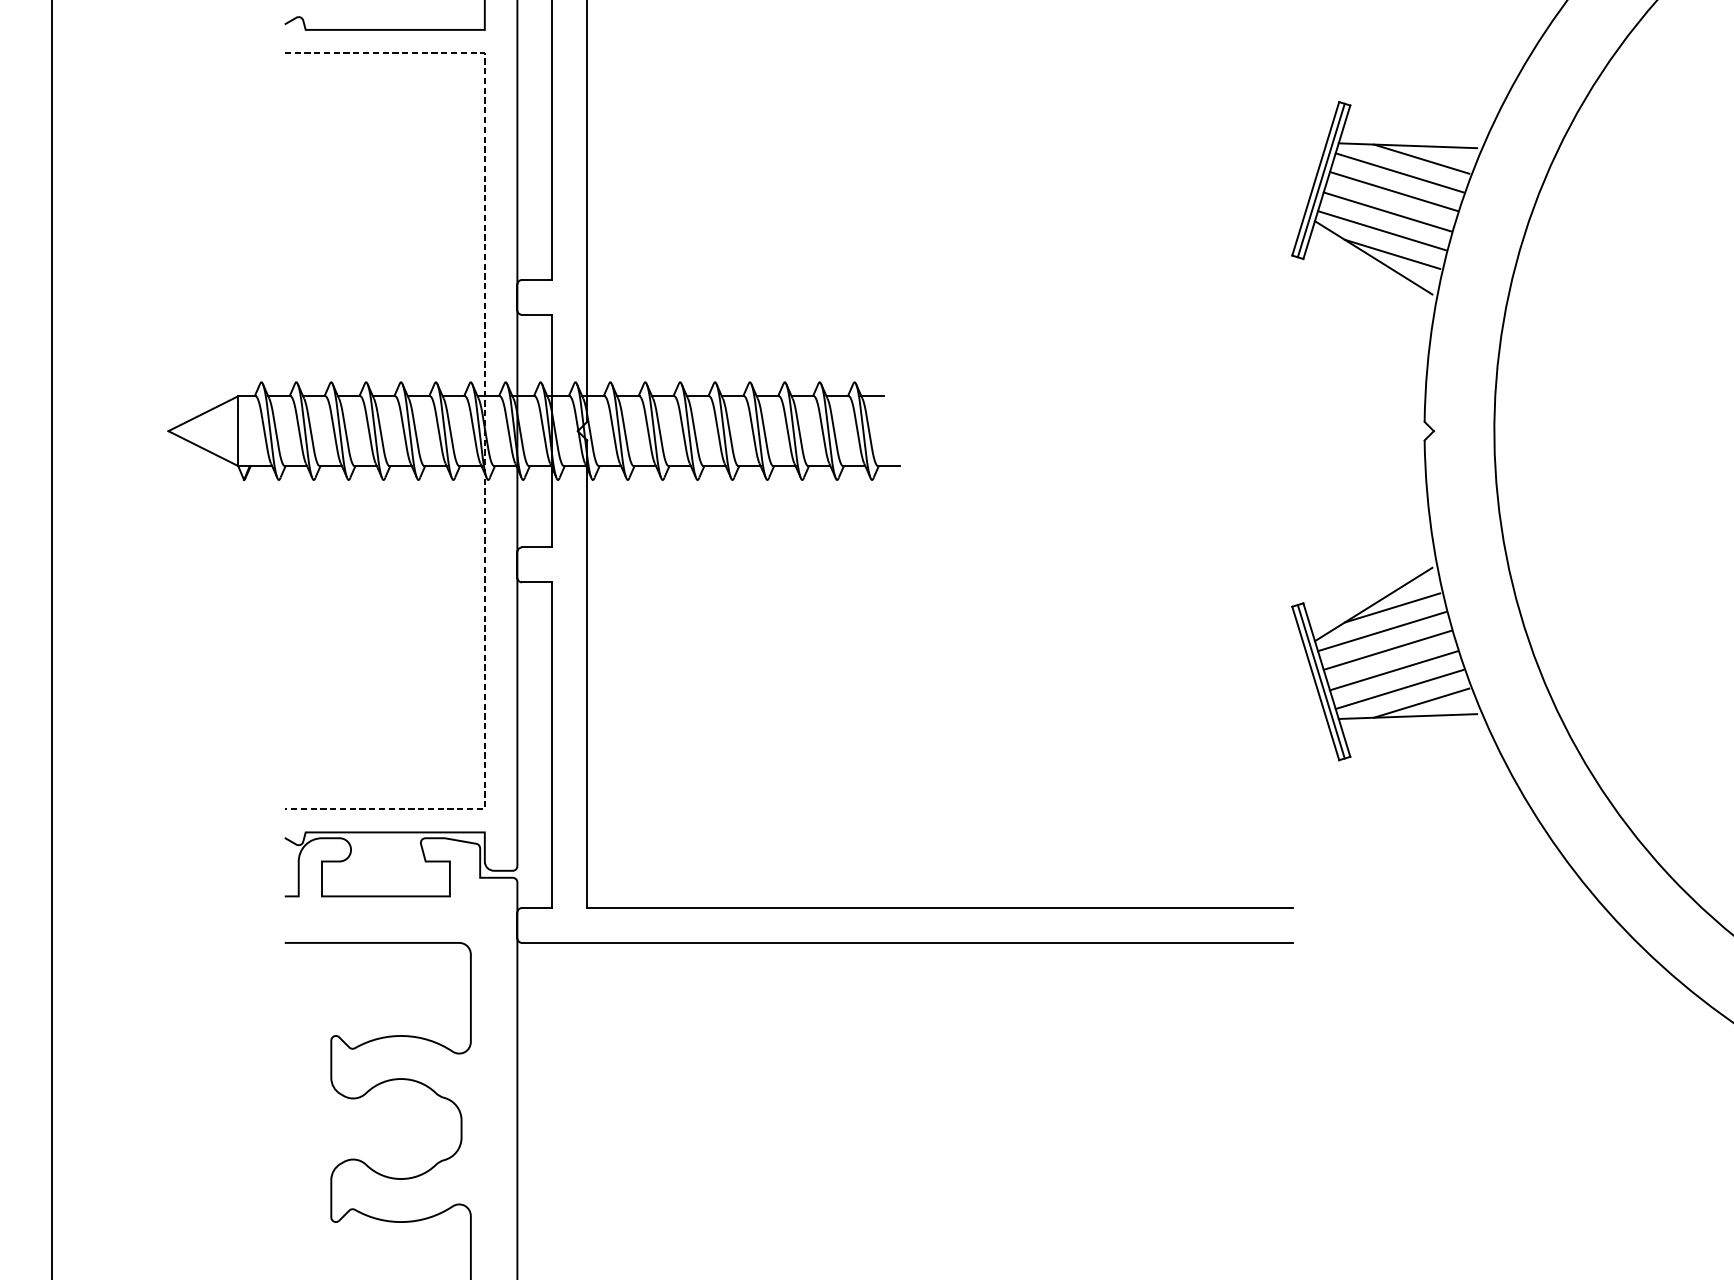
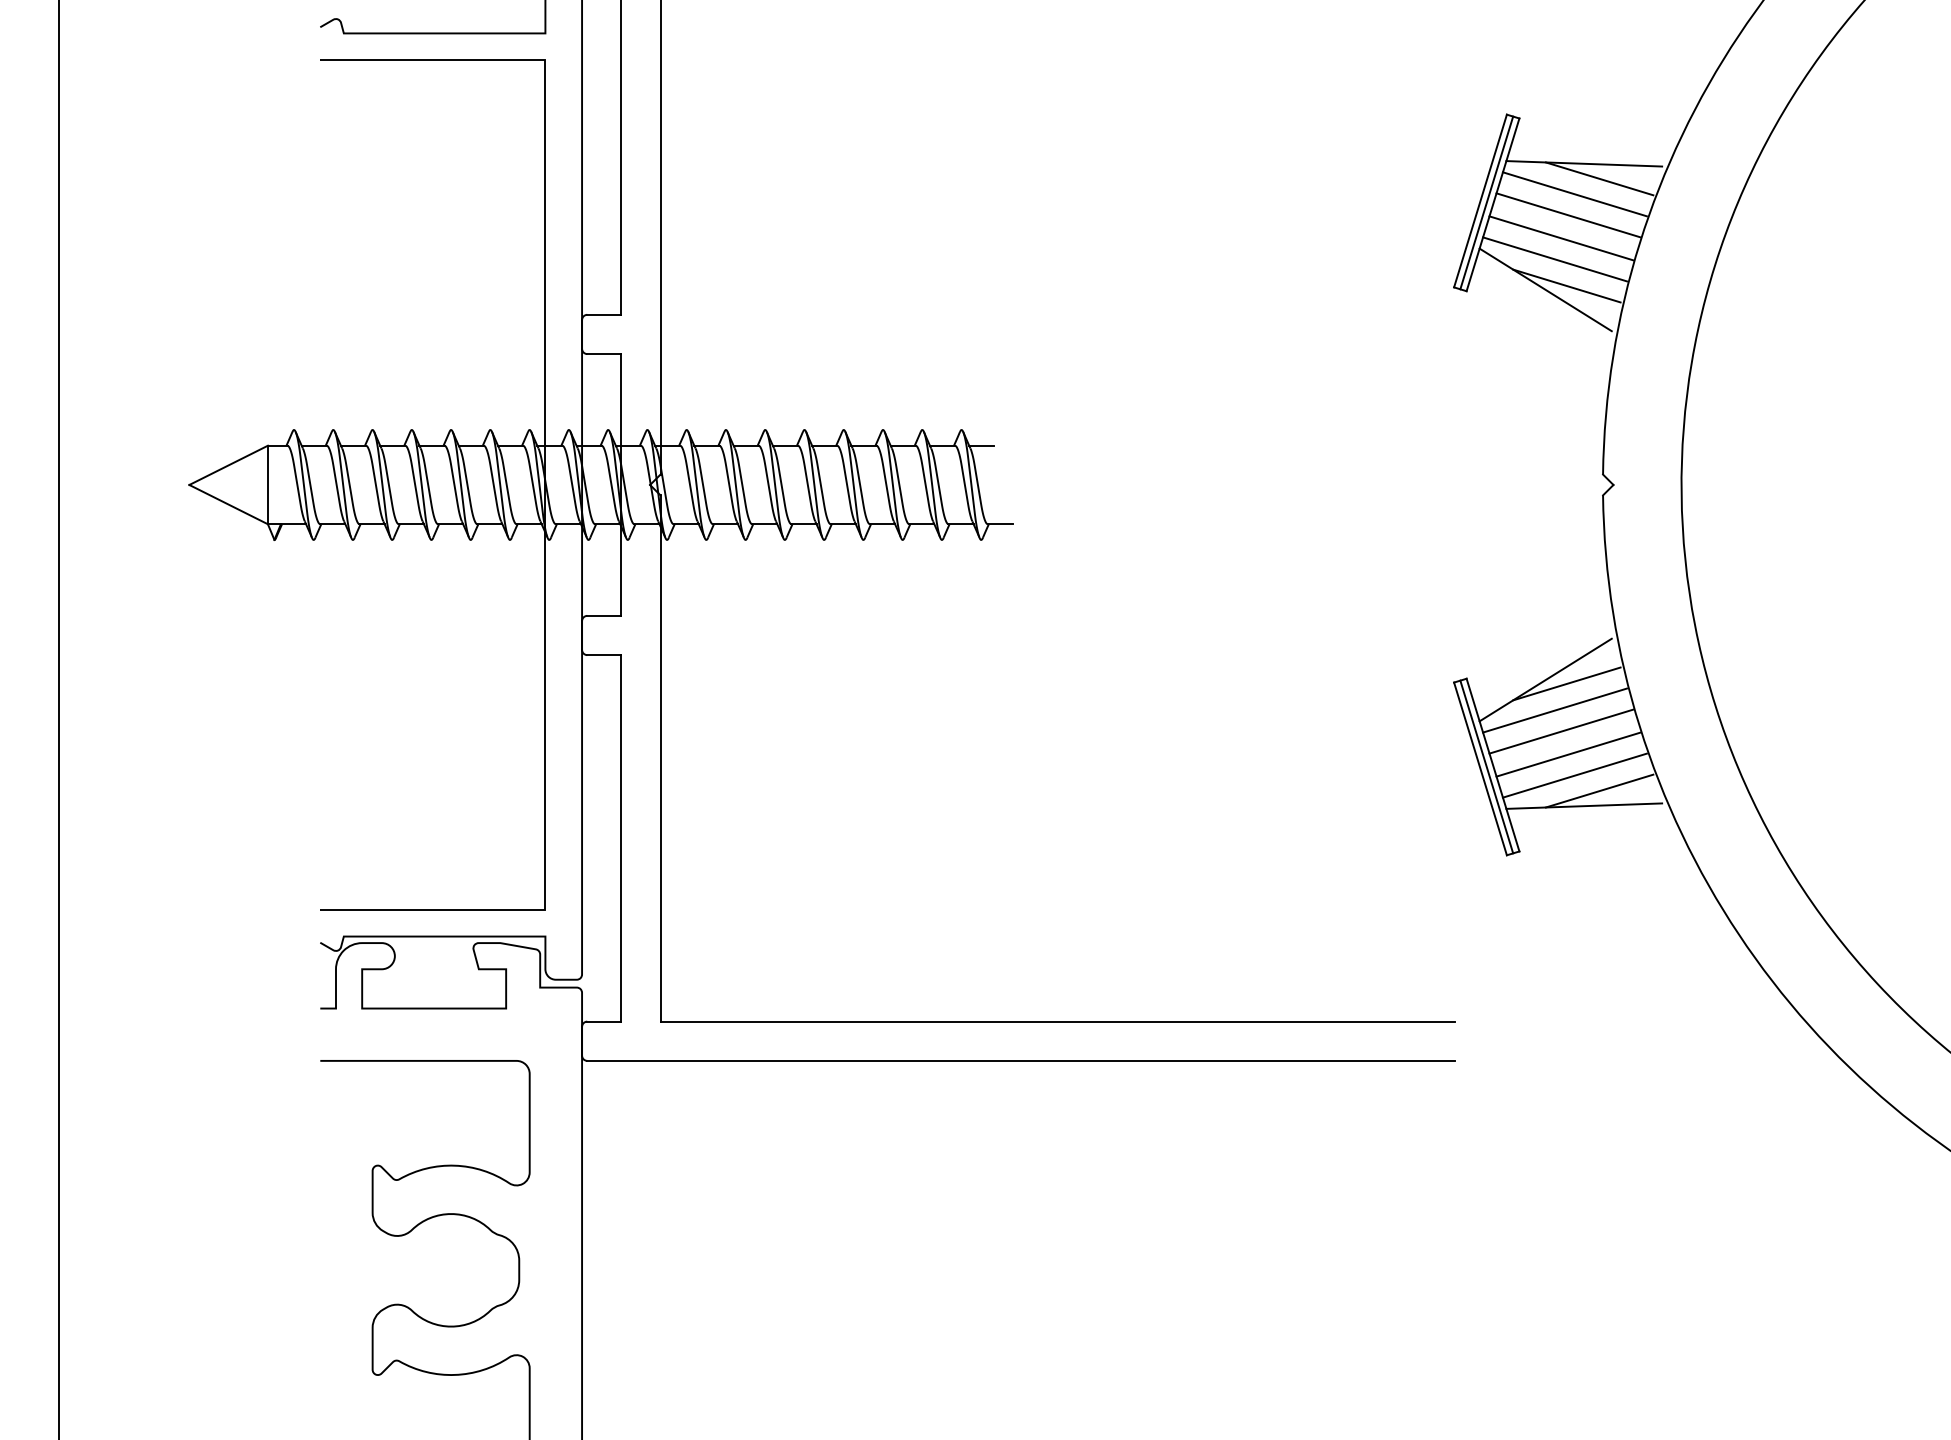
line: (484, 431) -> (545, 485), dashed -> solid

